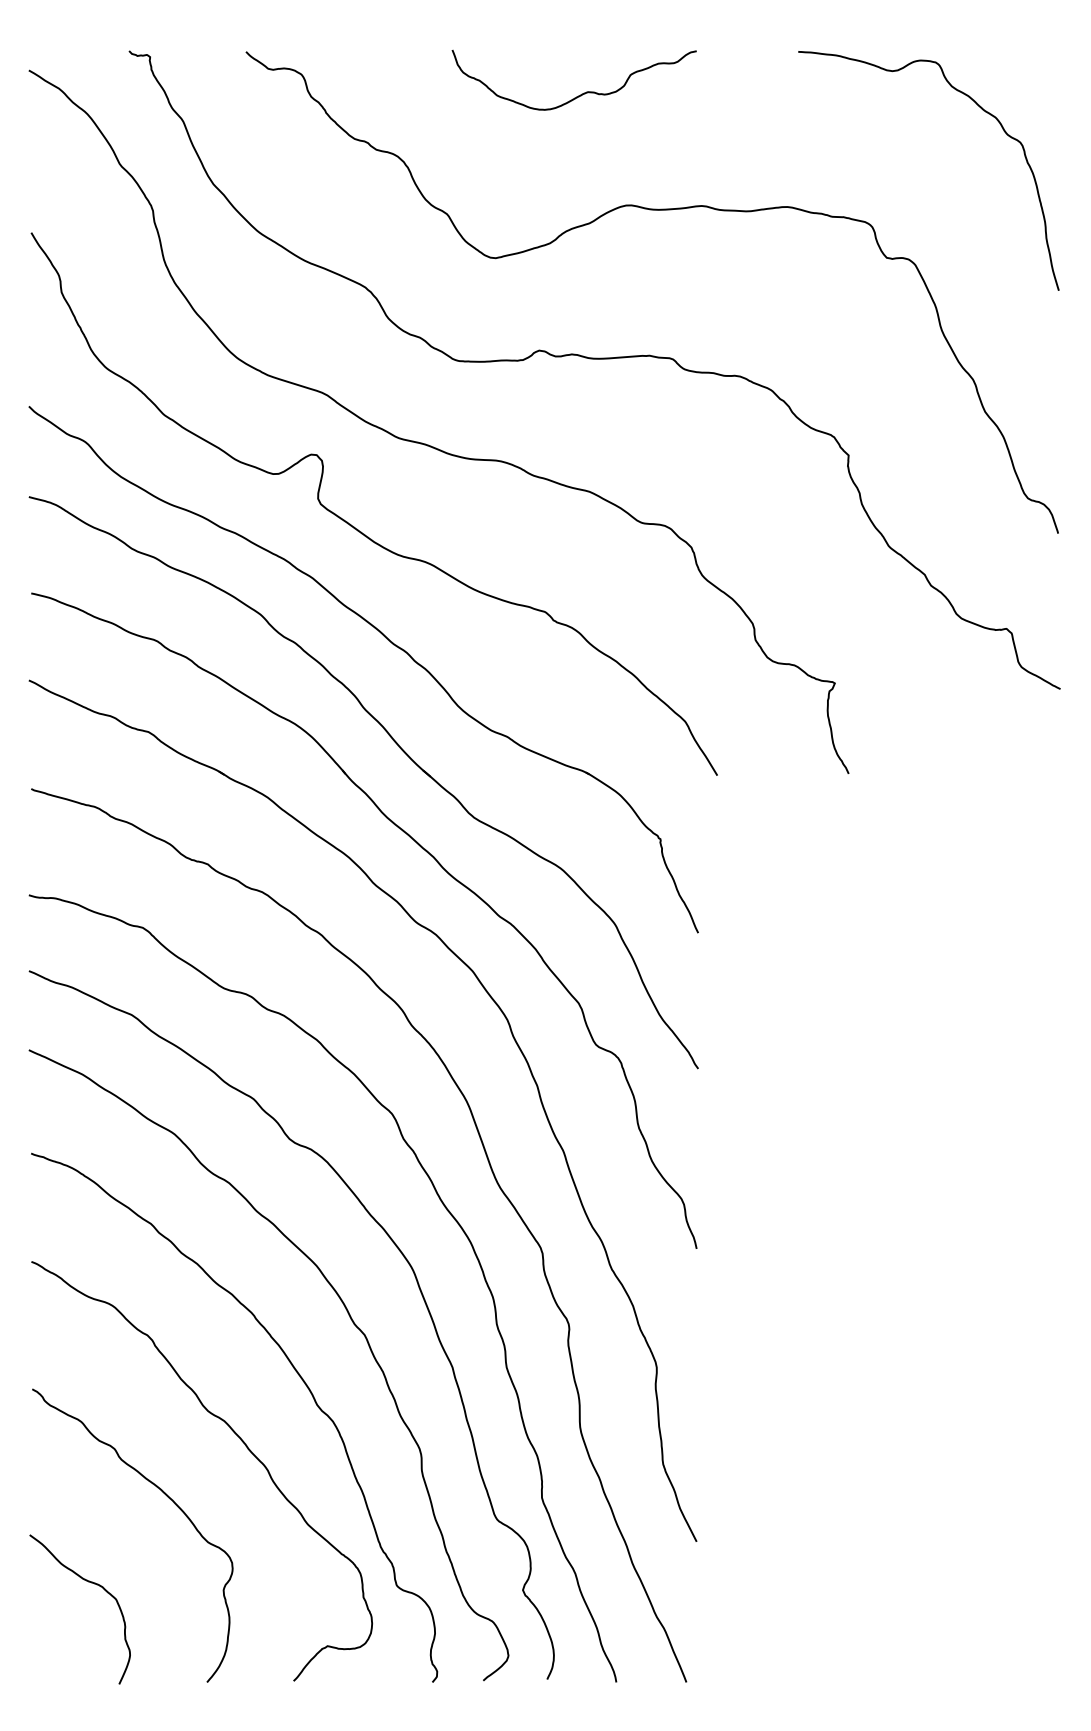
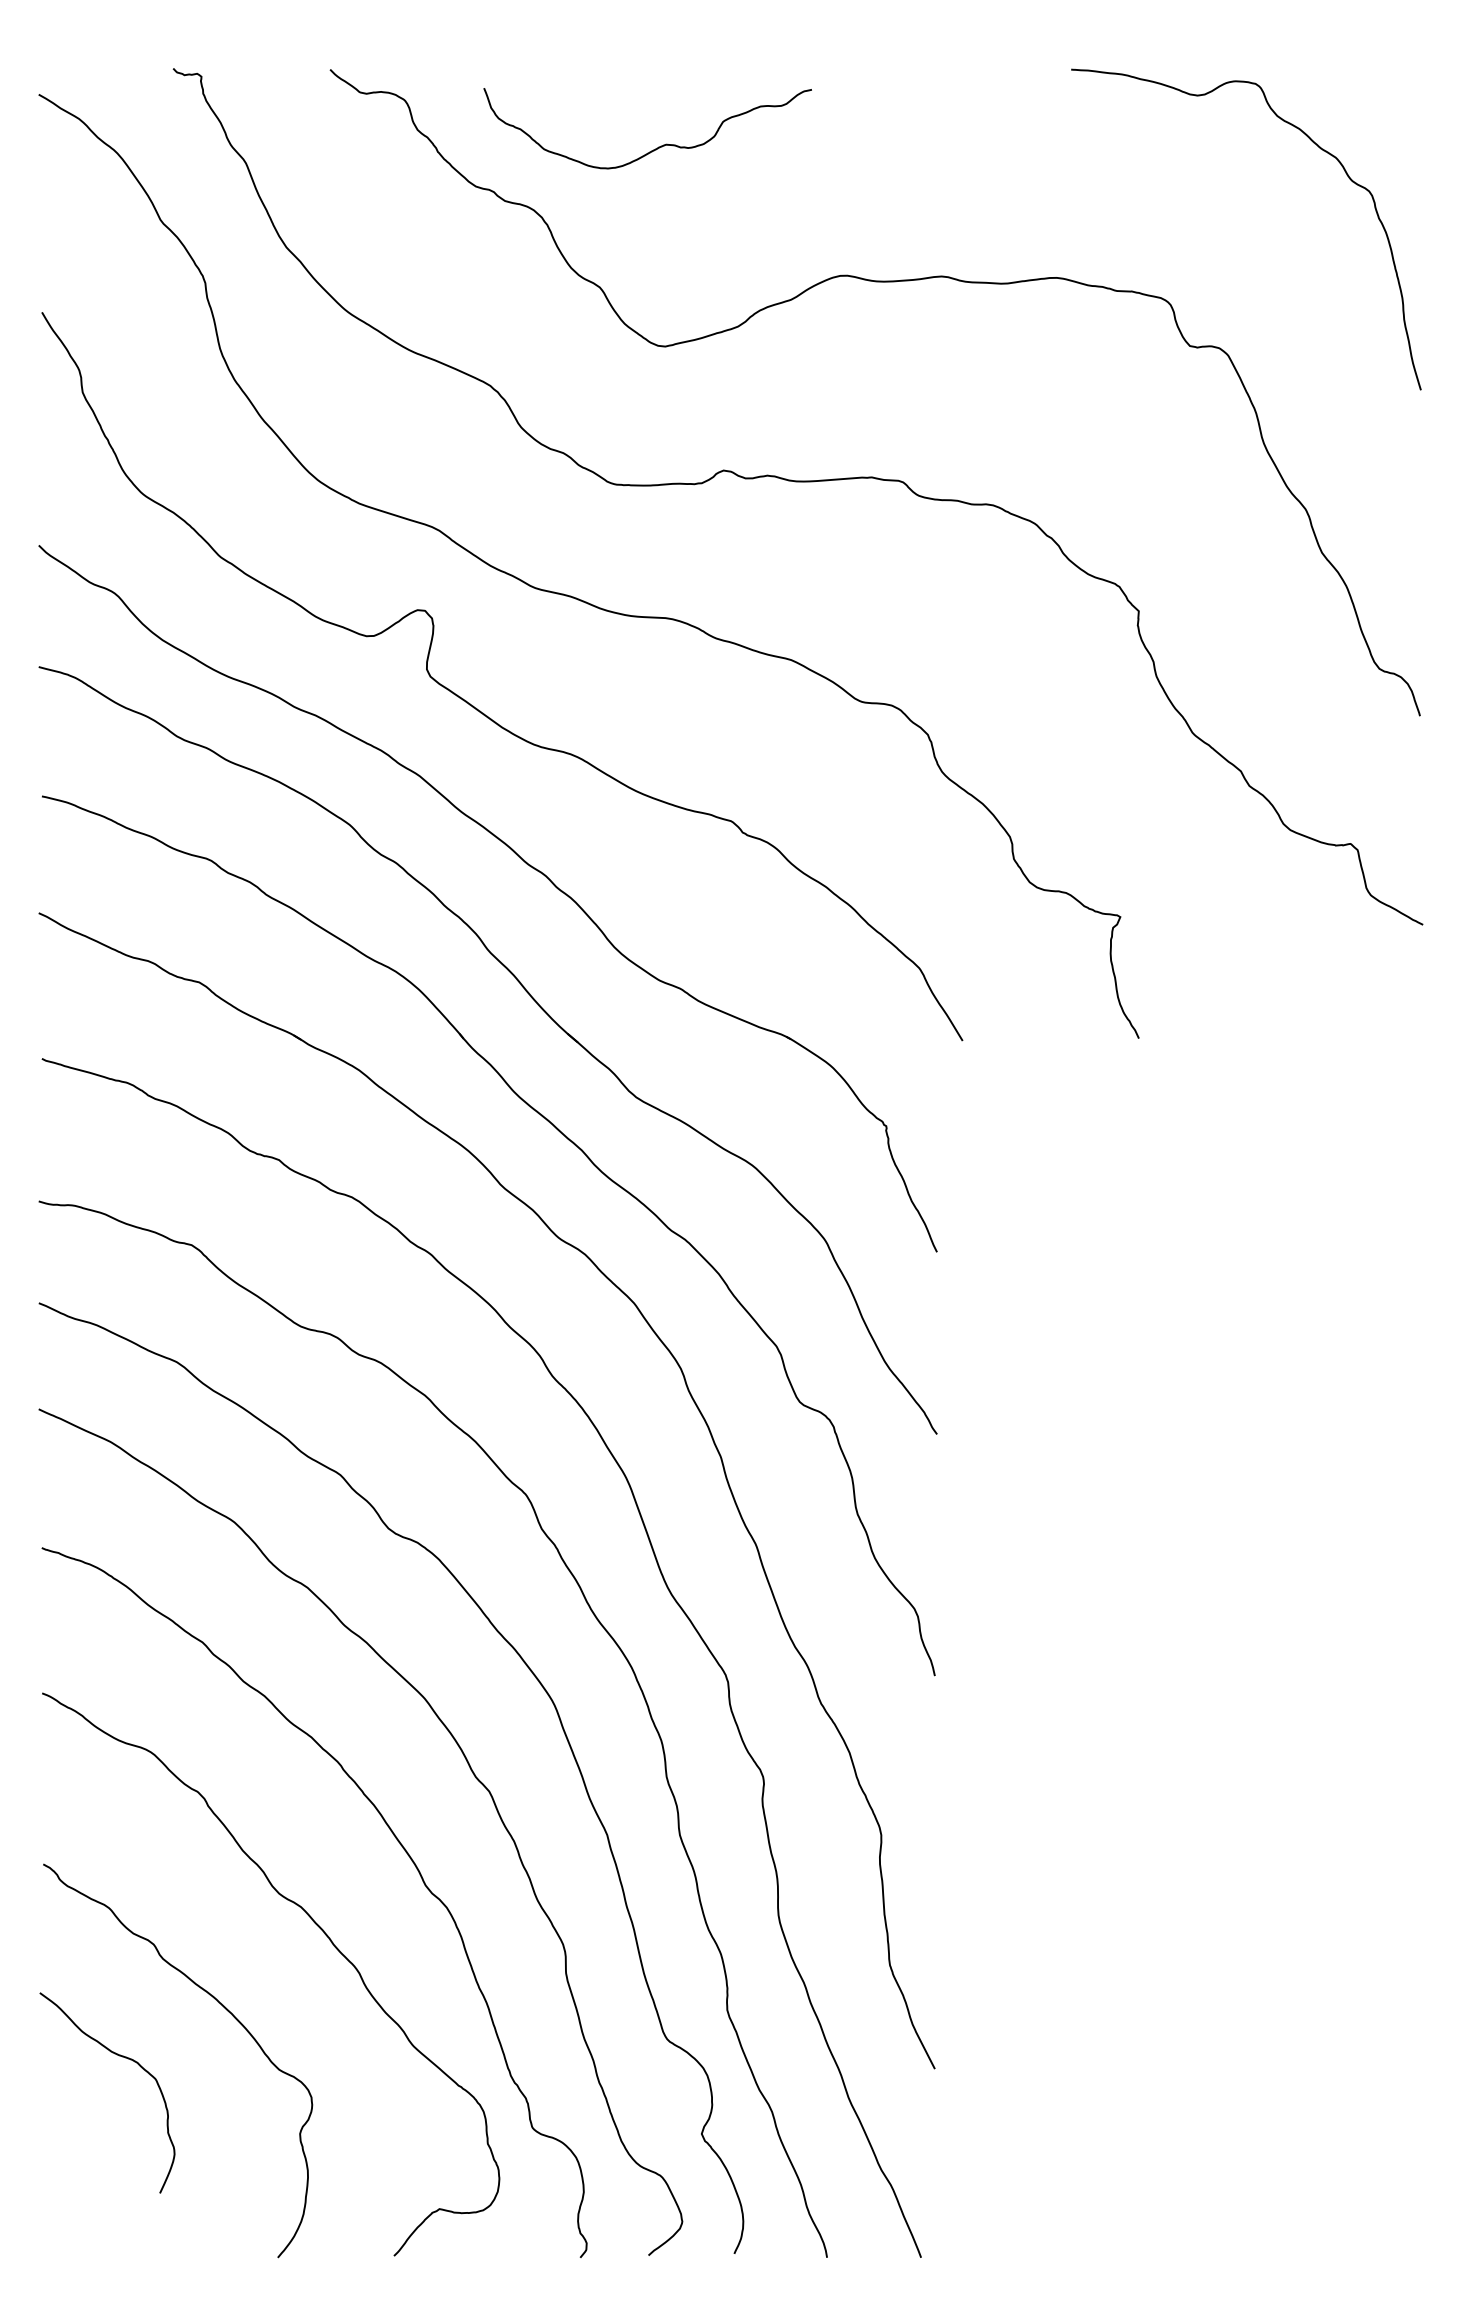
curve: (582, 93) -> (658, 146), moved
curve: (89, 1582) -> (119, 2056), moved

